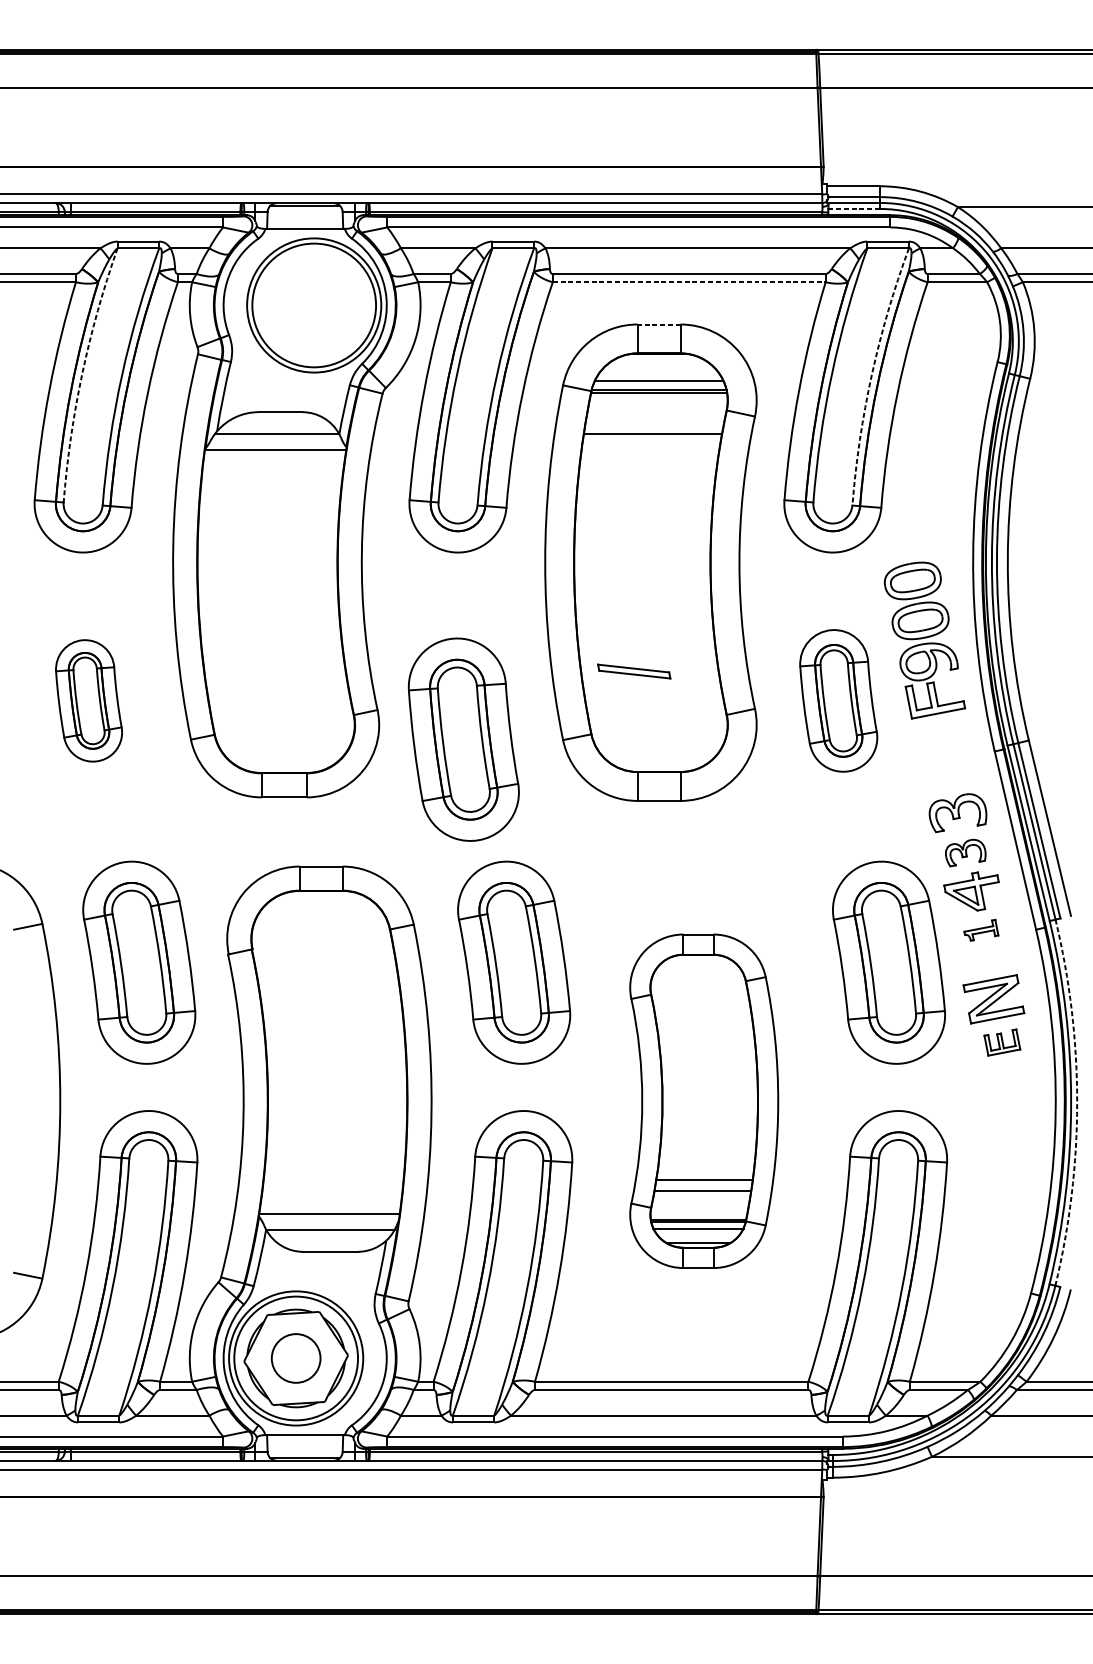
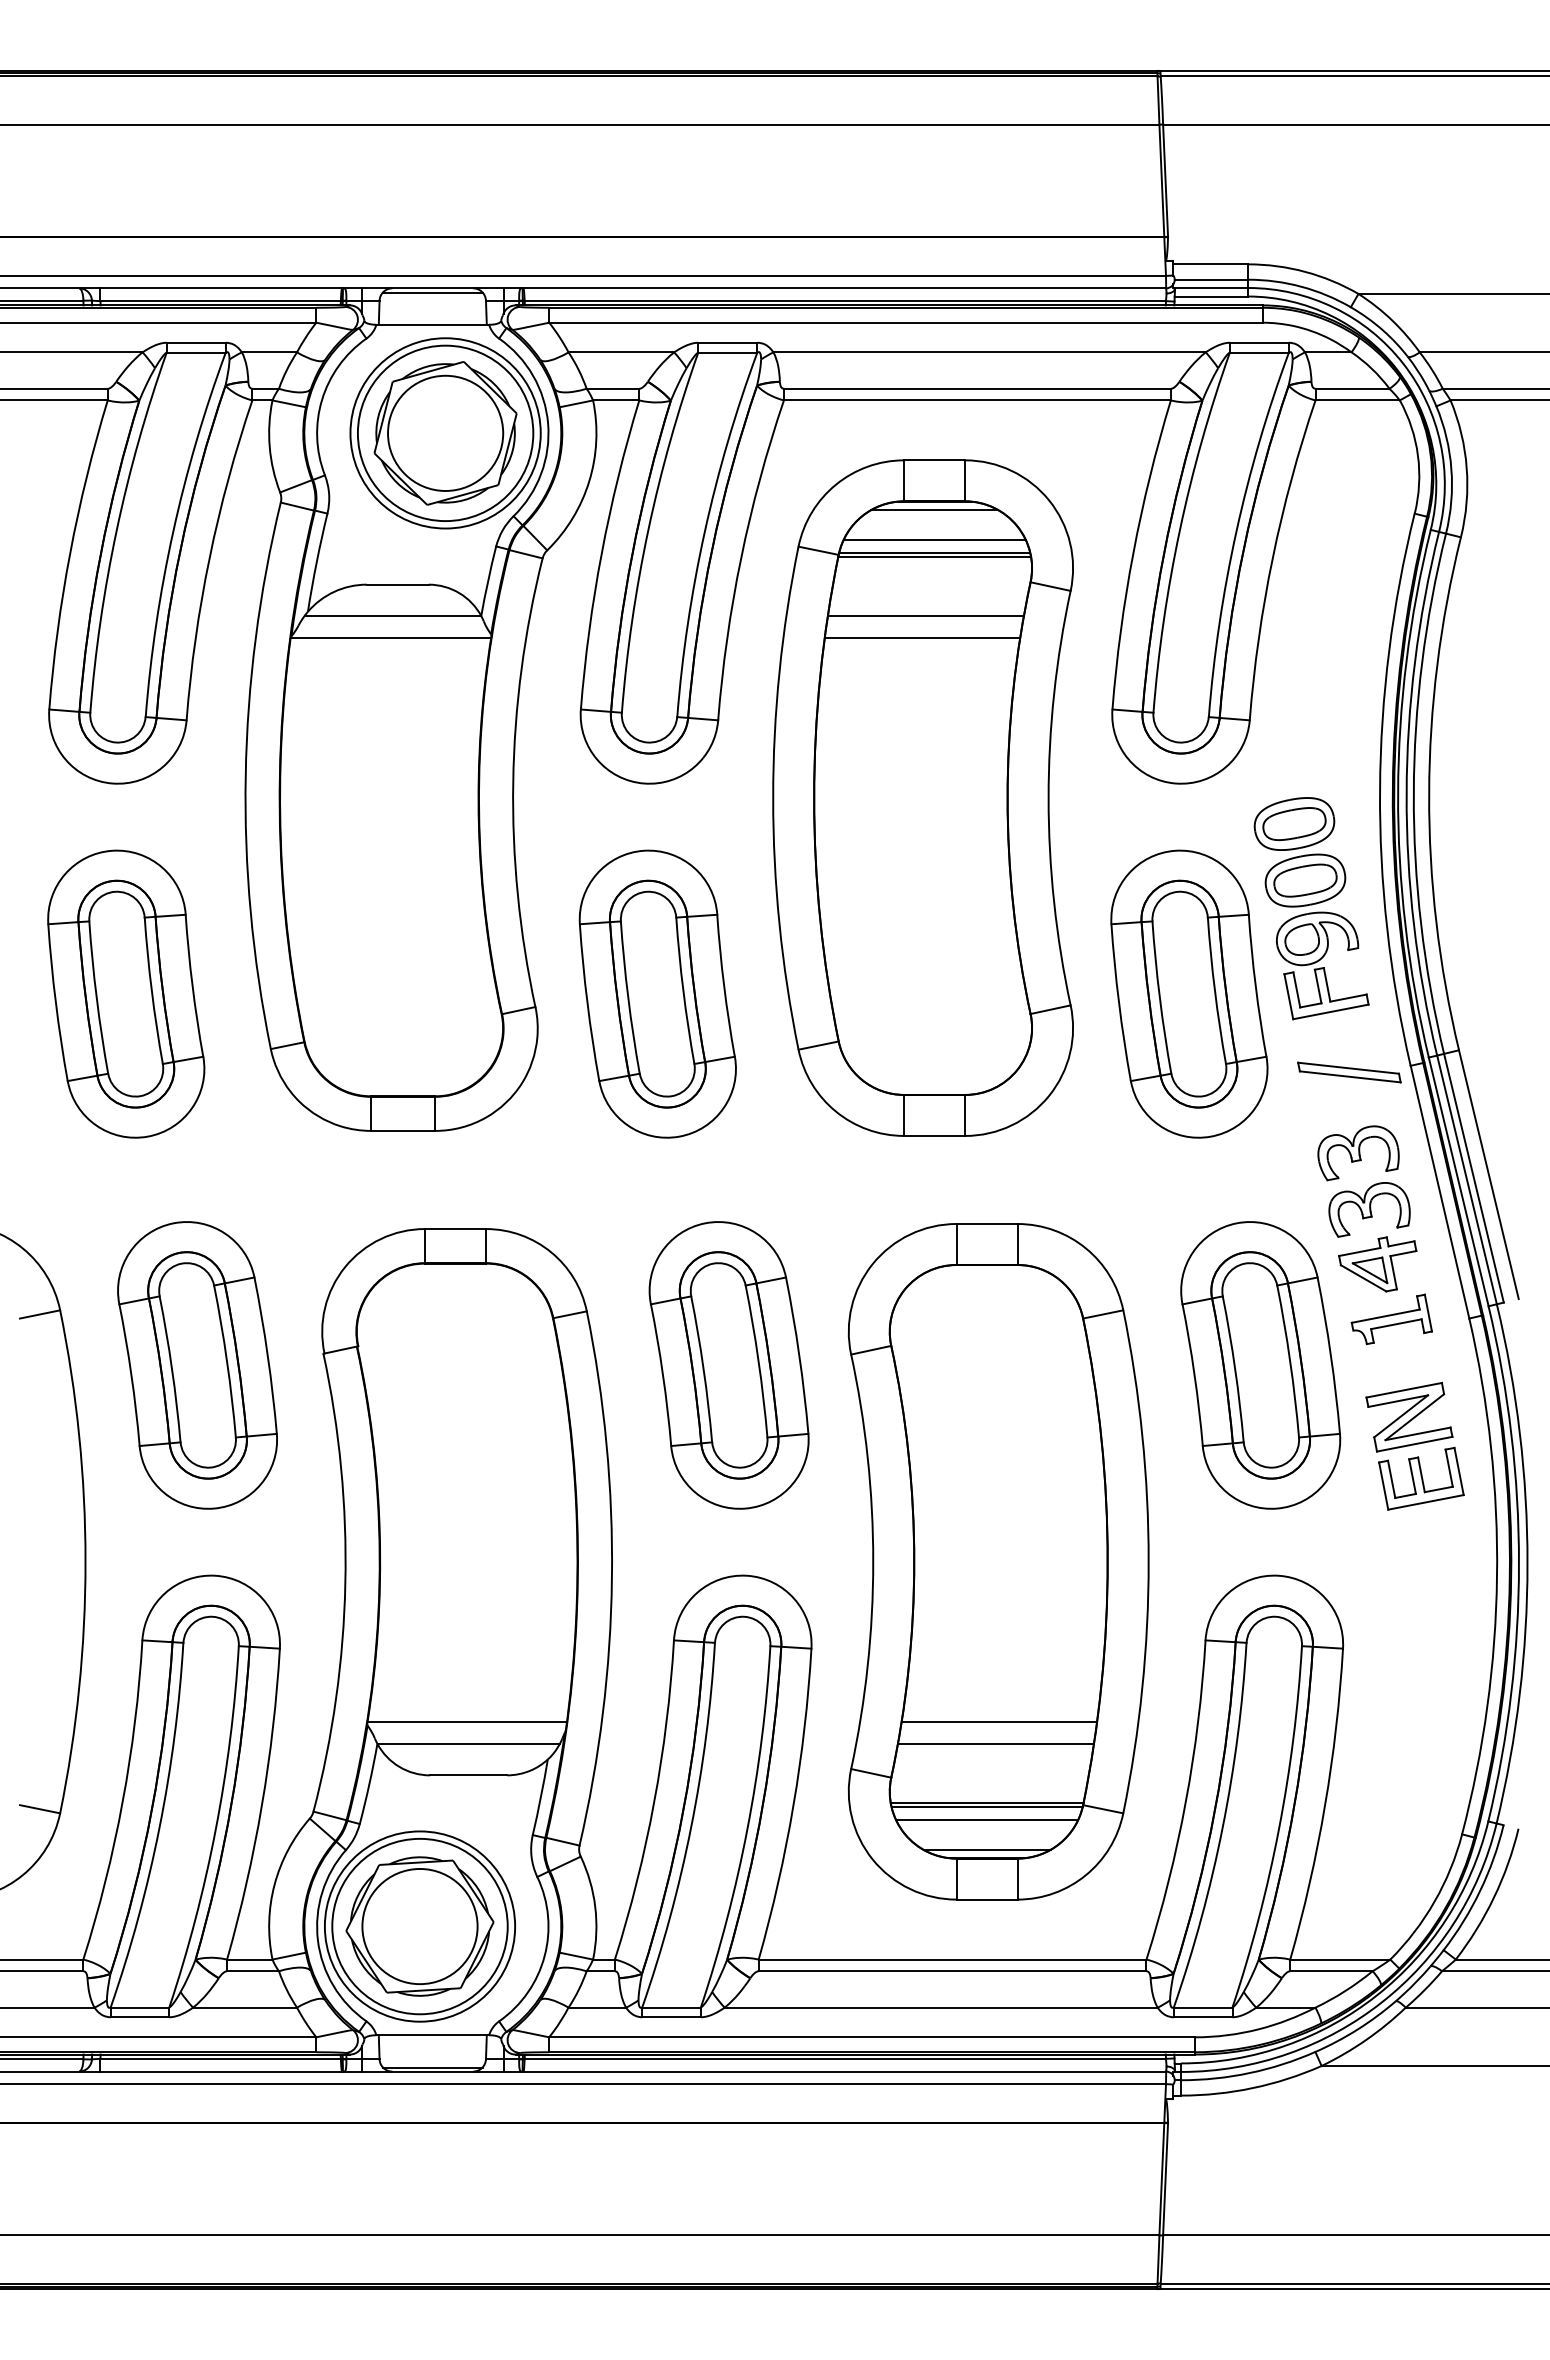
line: (854, 208) -> (1211, 296), dashed -> solid
line: (689, 282) -> (977, 400), dashed -> solid
part: (314, 305) -> (445, 433), added
line: (658, 324) -> (934, 460), dashed -> solid
line: (658, 359) -> (934, 510), added
arc: (82, 373) -> (116, 530), dashed -> solid
arc: (871, 375) -> (1236, 532), dashed -> solid
line: (650, 450) -> (922, 638), added
part: (634, 671) -> (1349, 1072), moved
part: (89, 700) -> (126, 993), size x1.67
part: (838, 700) -> (1189, 993), size x1.43
part: (463, 739) -> (657, 993), moved
part: (965, 852) -> (1369, 1209), size x1.43
part: (981, 930) -> (1391, 1319), size x1.67
part: (1002, 1042) -> (1421, 1478), size x1.67
part: (704, 1101) -> (998, 1561), size x1.43
arc: (1077, 1102) -> (1527, 1563), dashed -> solid
circle: (295, 1358) -> (419, 1926), size x1.67

